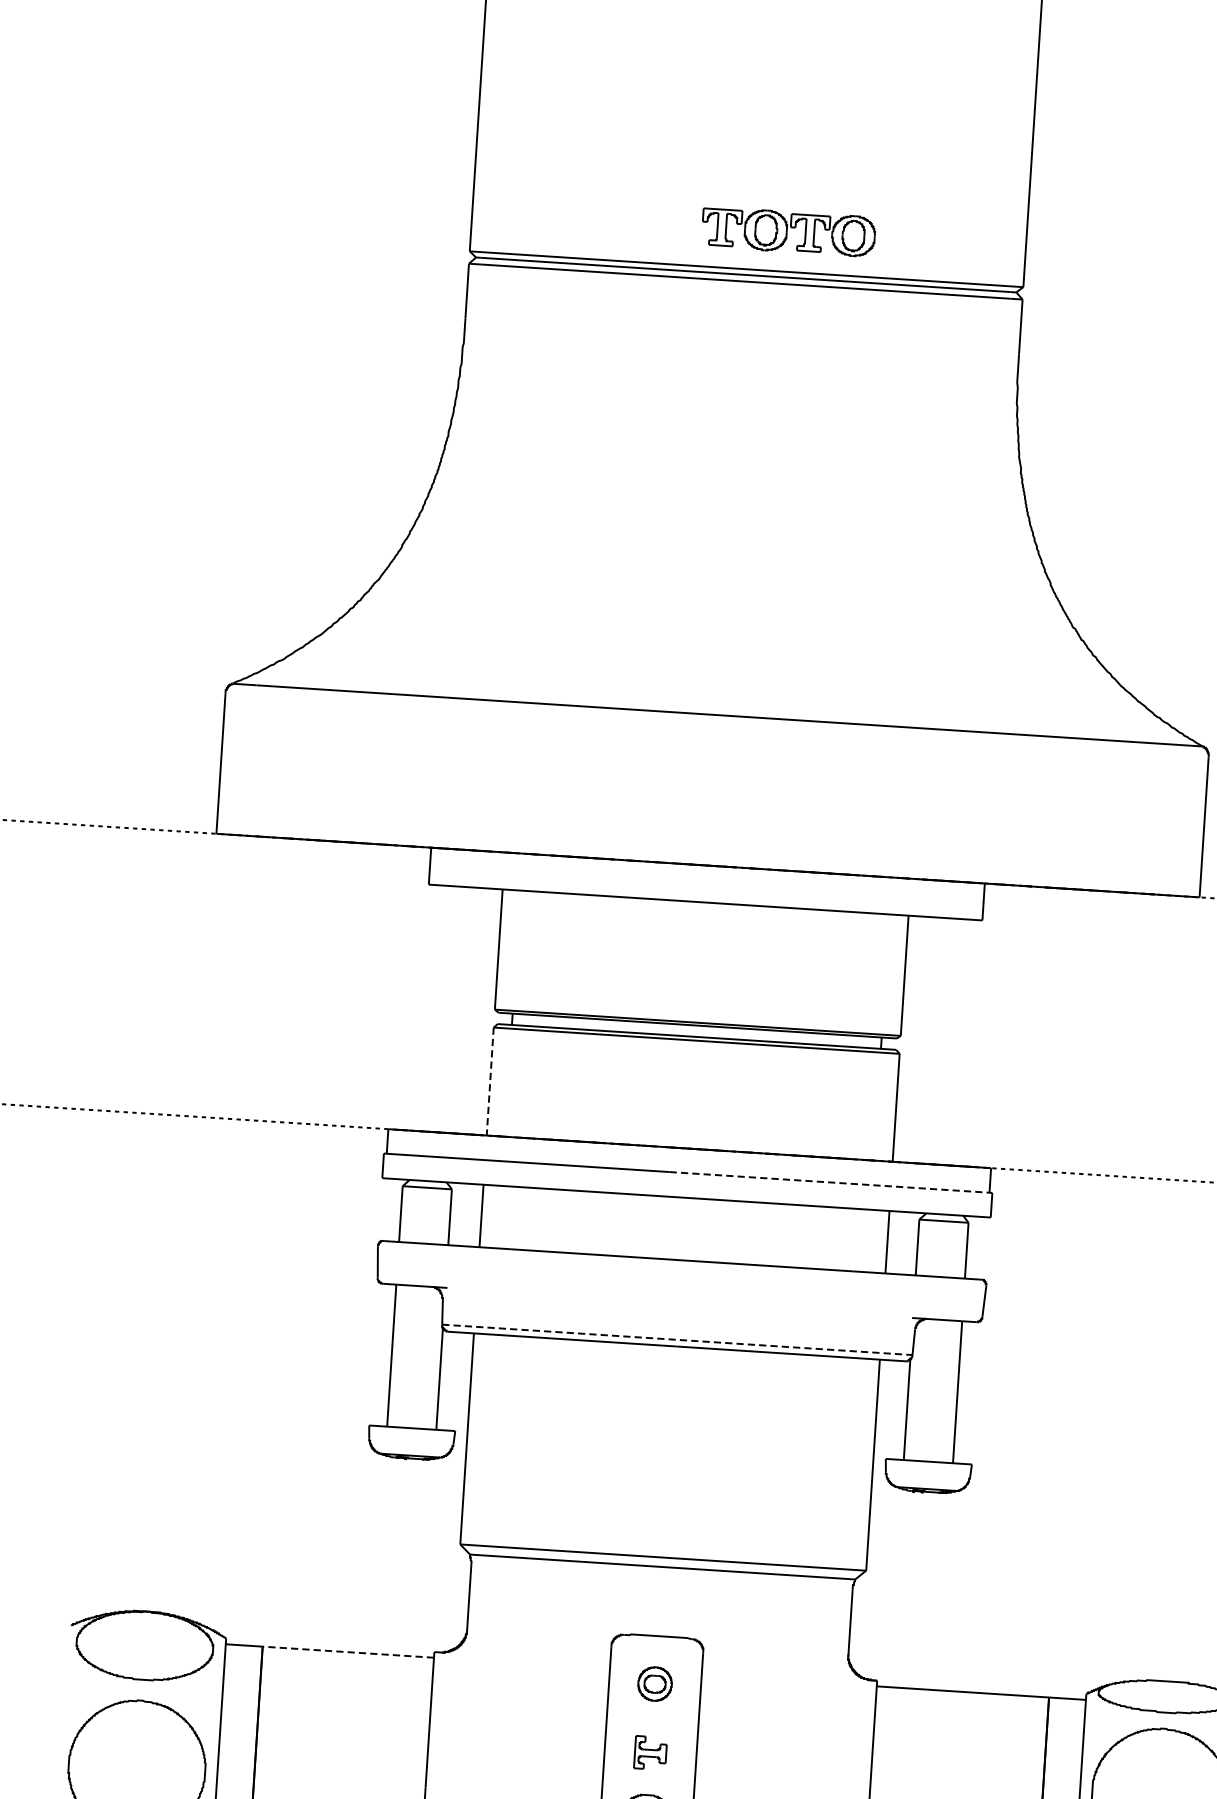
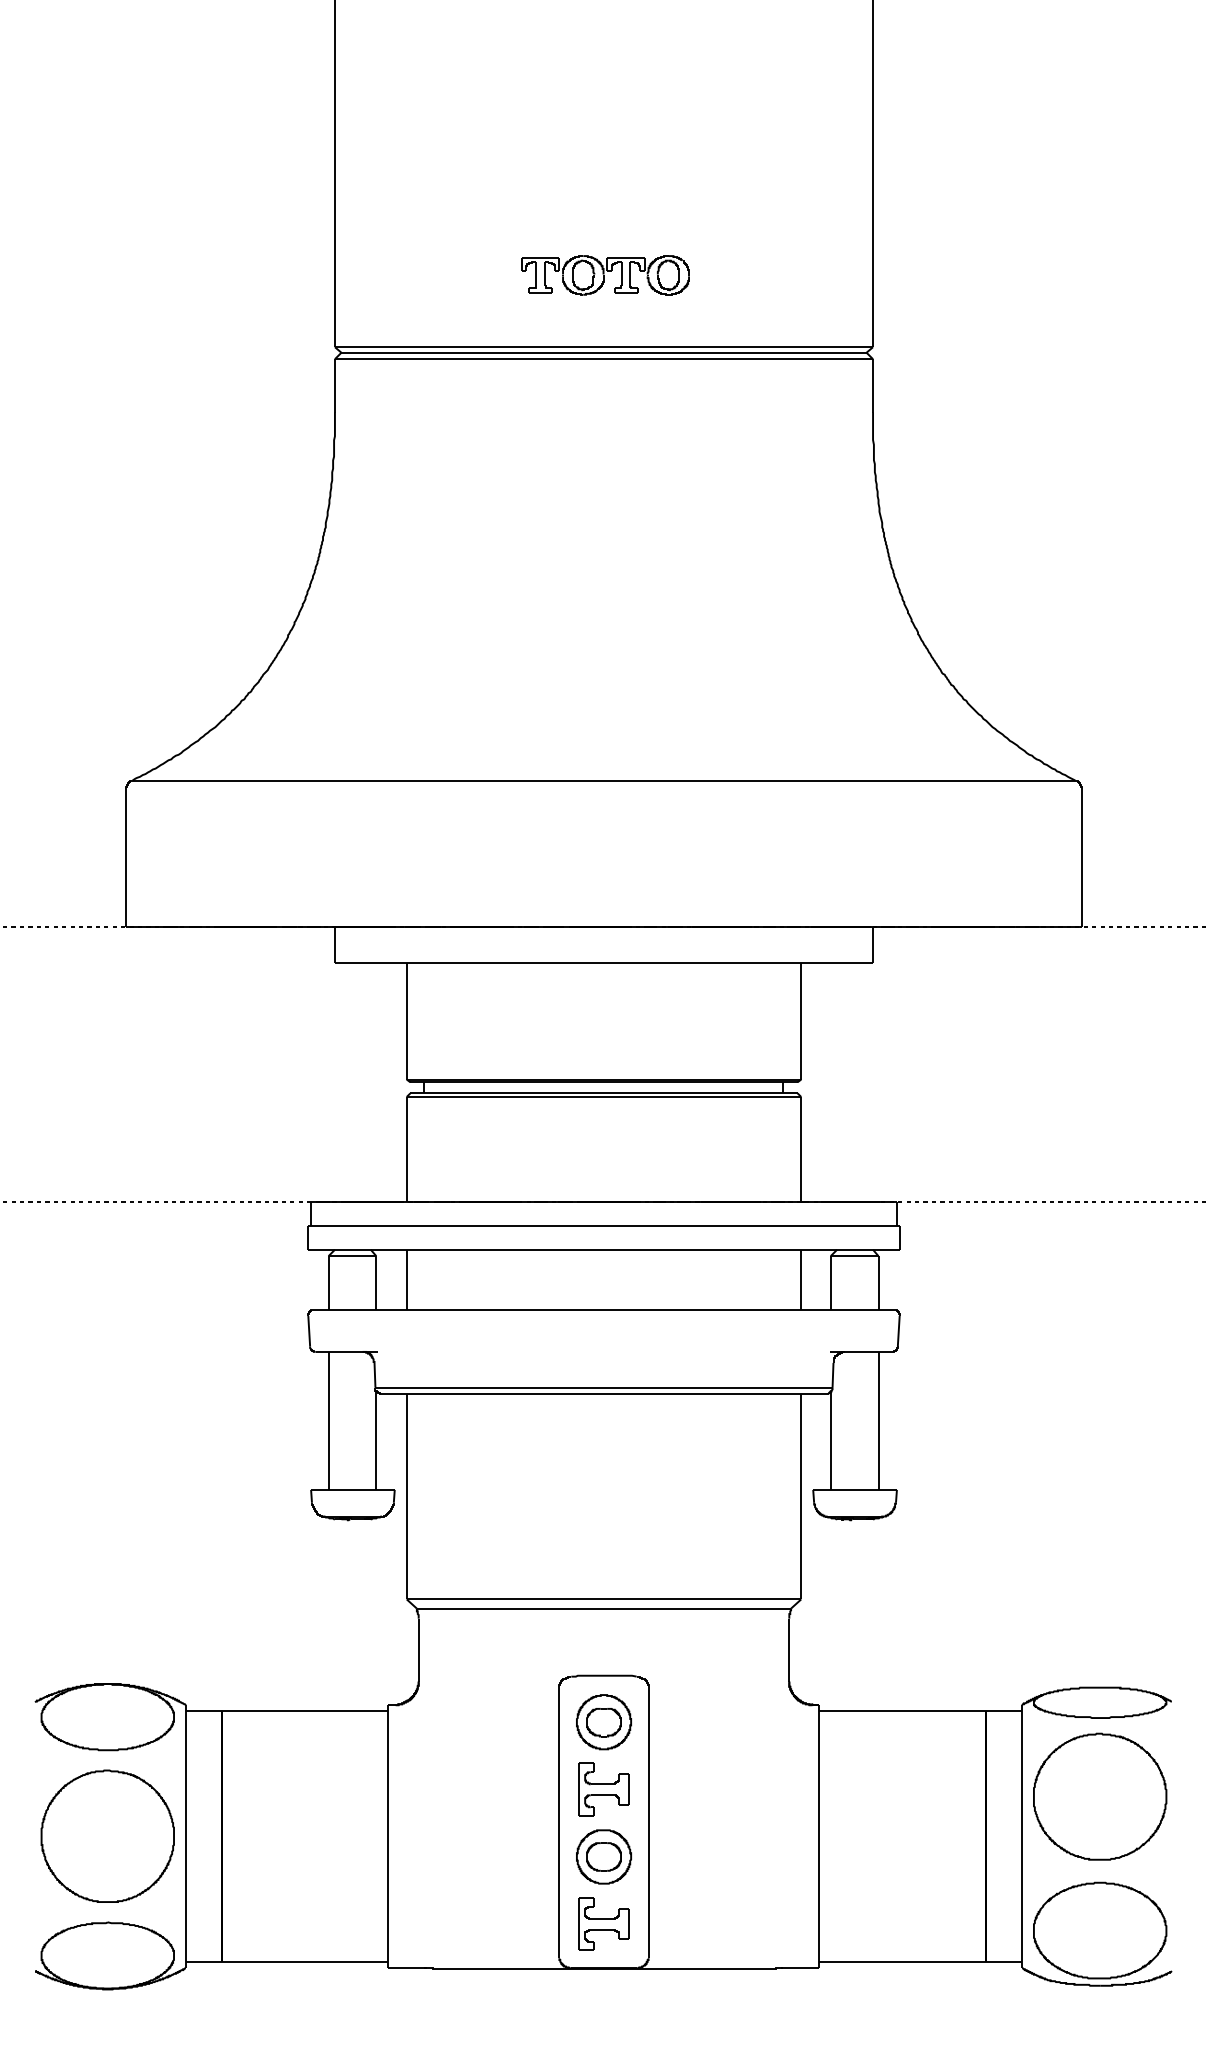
part: (788, 232) -> (605, 275), moved
line: (490, 1081) -> (406, 1149), dashed -> solid
line: (830, 1182) -> (742, 1225), dashed -> solid
line: (677, 1339) -> (604, 1387), dashed -> solid
line: (347, 1651) -> (304, 1710), dashed -> solid
part: (654, 1684) -> (603, 1722), size x1.67
part: (650, 1753) -> (603, 1789), size x1.67

